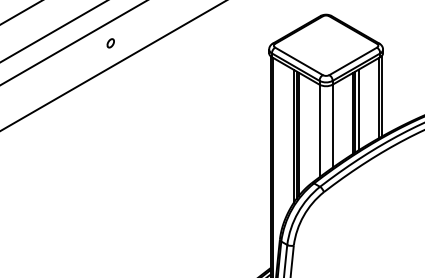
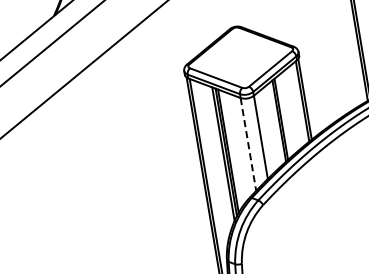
part: (110, 43) -> (24, 91), removed
line: (358, 109) -> (283, 116), removed
line: (319, 131) -> (248, 144), solid -> dashed

